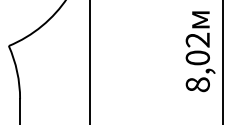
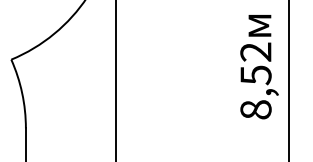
text: (197, 57) -> (255, 74), 8,02 -> 8,52

